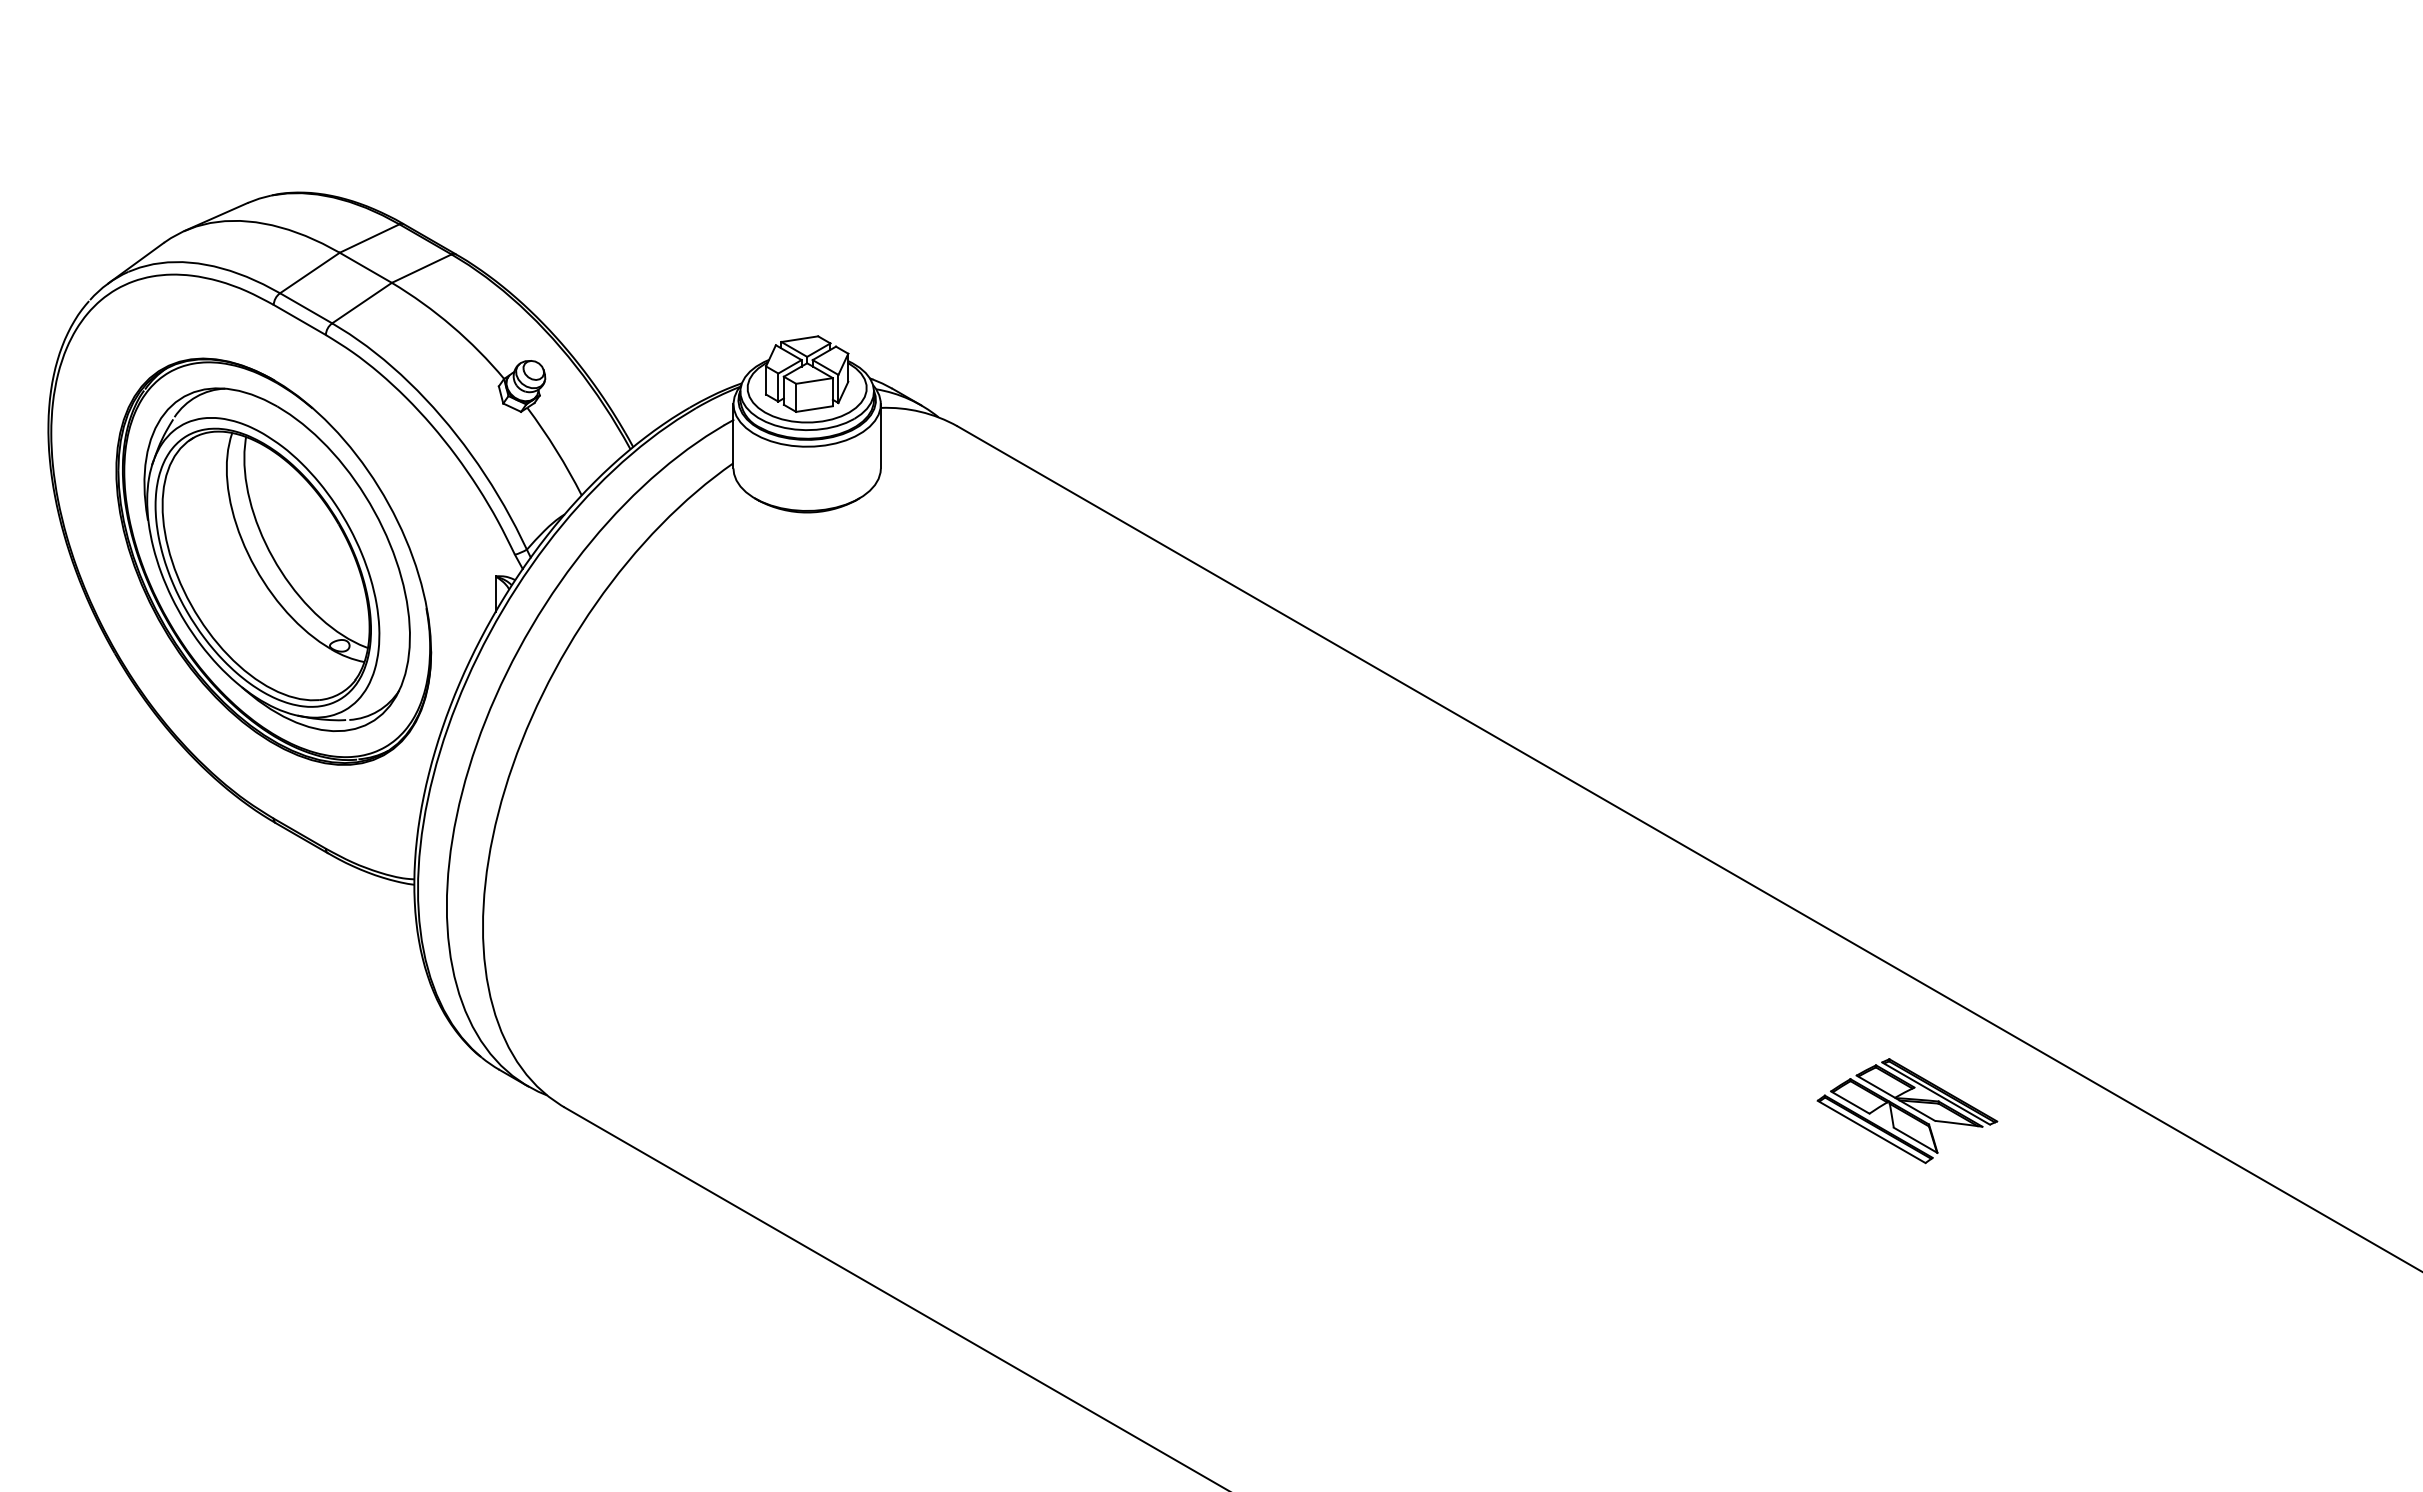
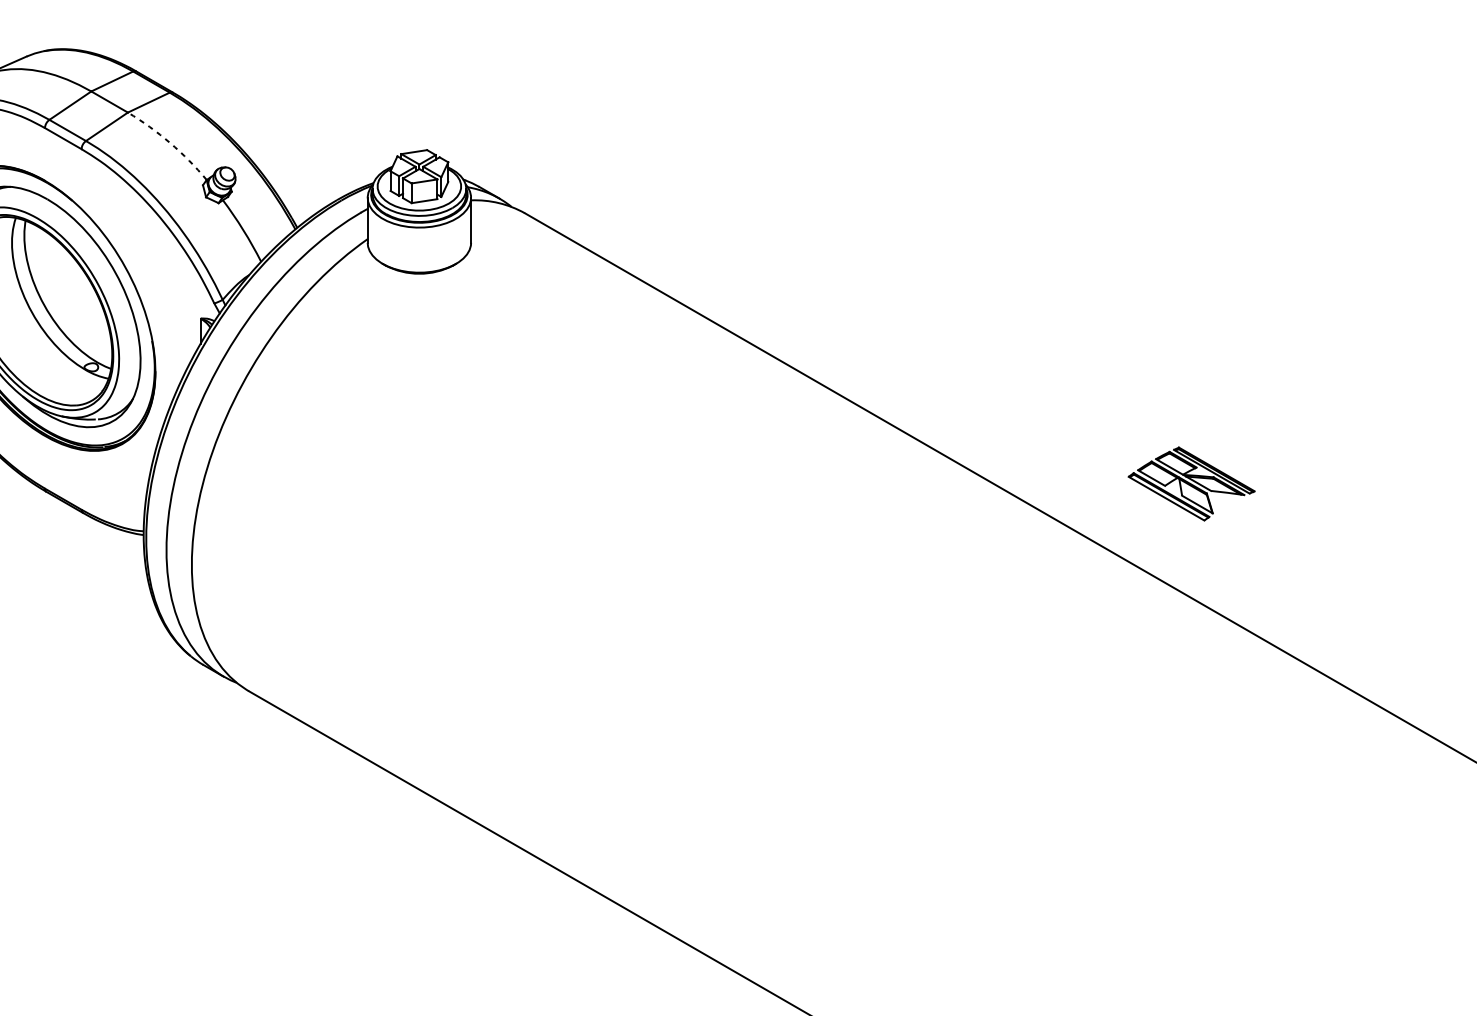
arc: (452, 326) -> (170, 143), solid -> dashed
part: (1907, 1111) -> (1191, 484), moved

